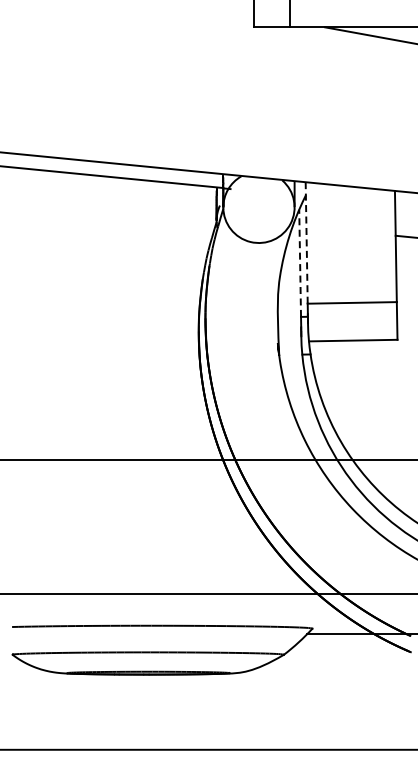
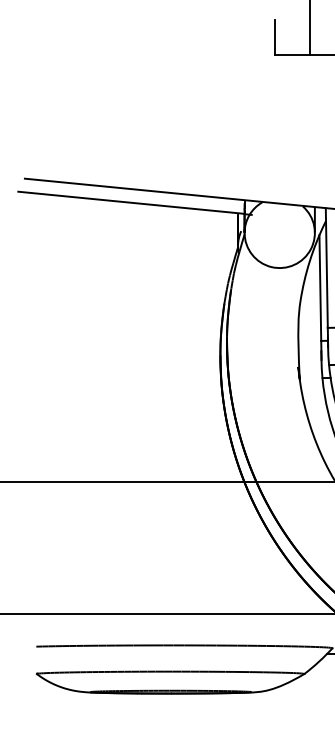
line: (306, 243) -> (326, 268), dashed -> solid
line: (300, 263) -> (320, 288), dashed -> solid

